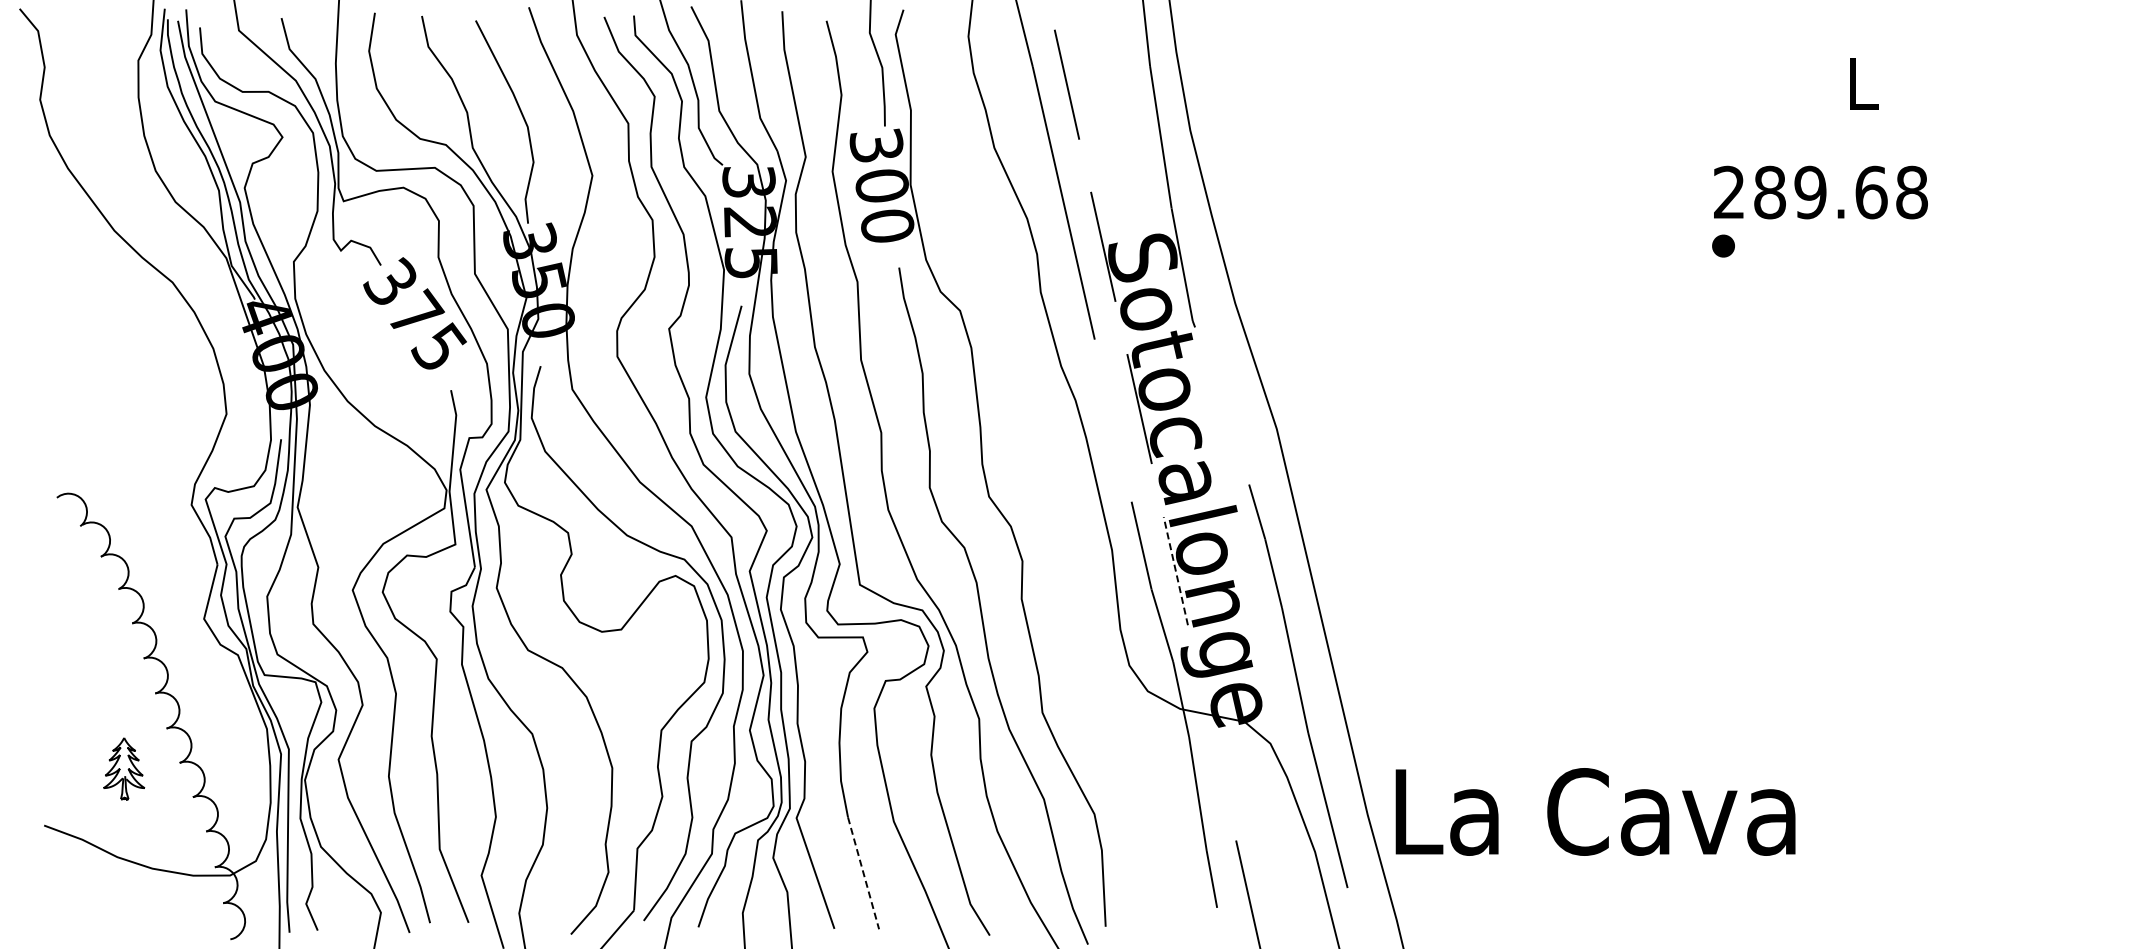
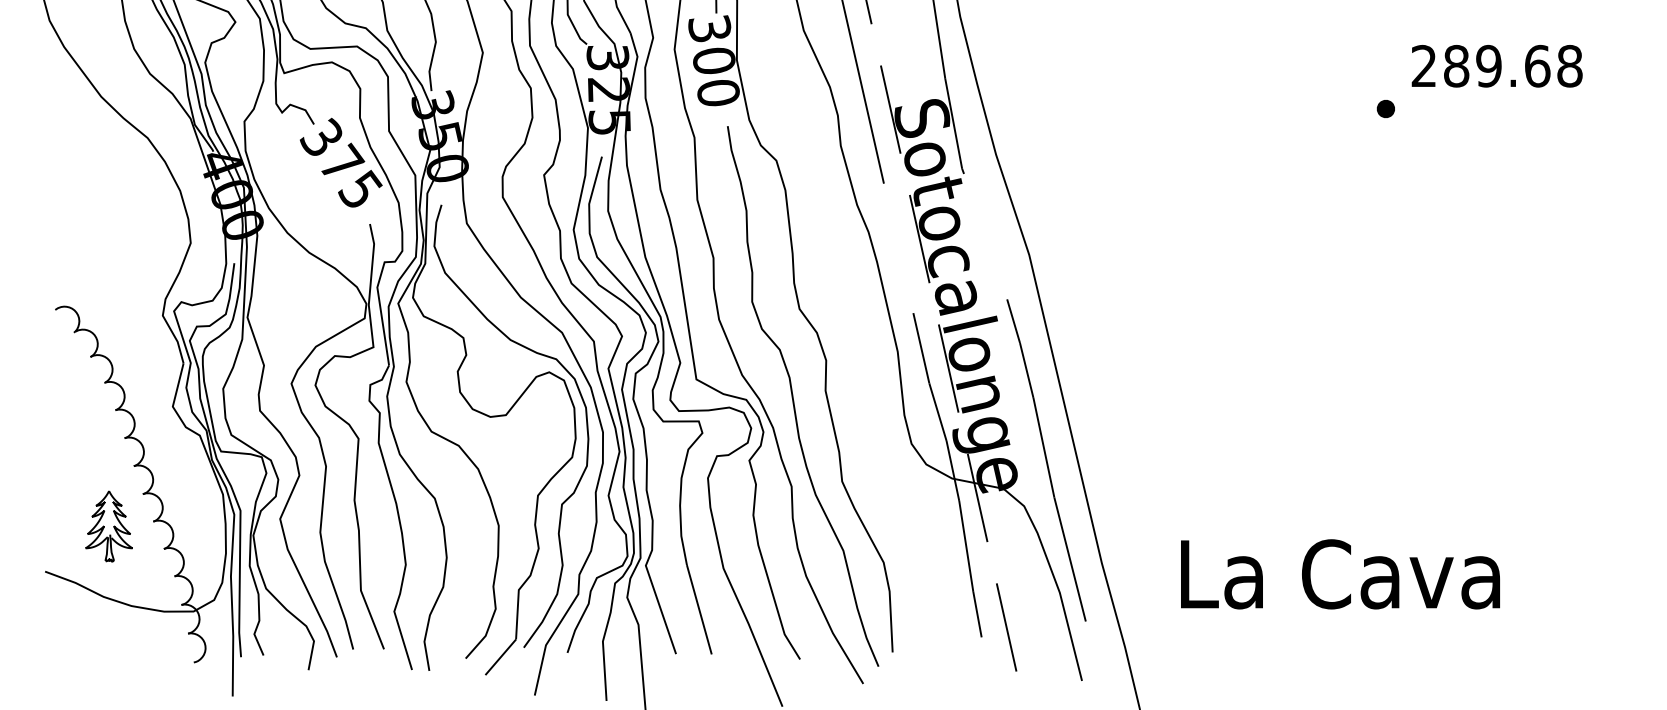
text: (1820, 192) -> (1496, 66), moved
line: (1175, 570) -> (948, 367), dashed -> solid
line: (1212, 733) -> (977, 498), added
part: (123, 768) -> (108, 526), size x1.43
text: (1595, 811) -> (1340, 573), moved
line: (863, 873) -> (699, 609), dashed -> solid

